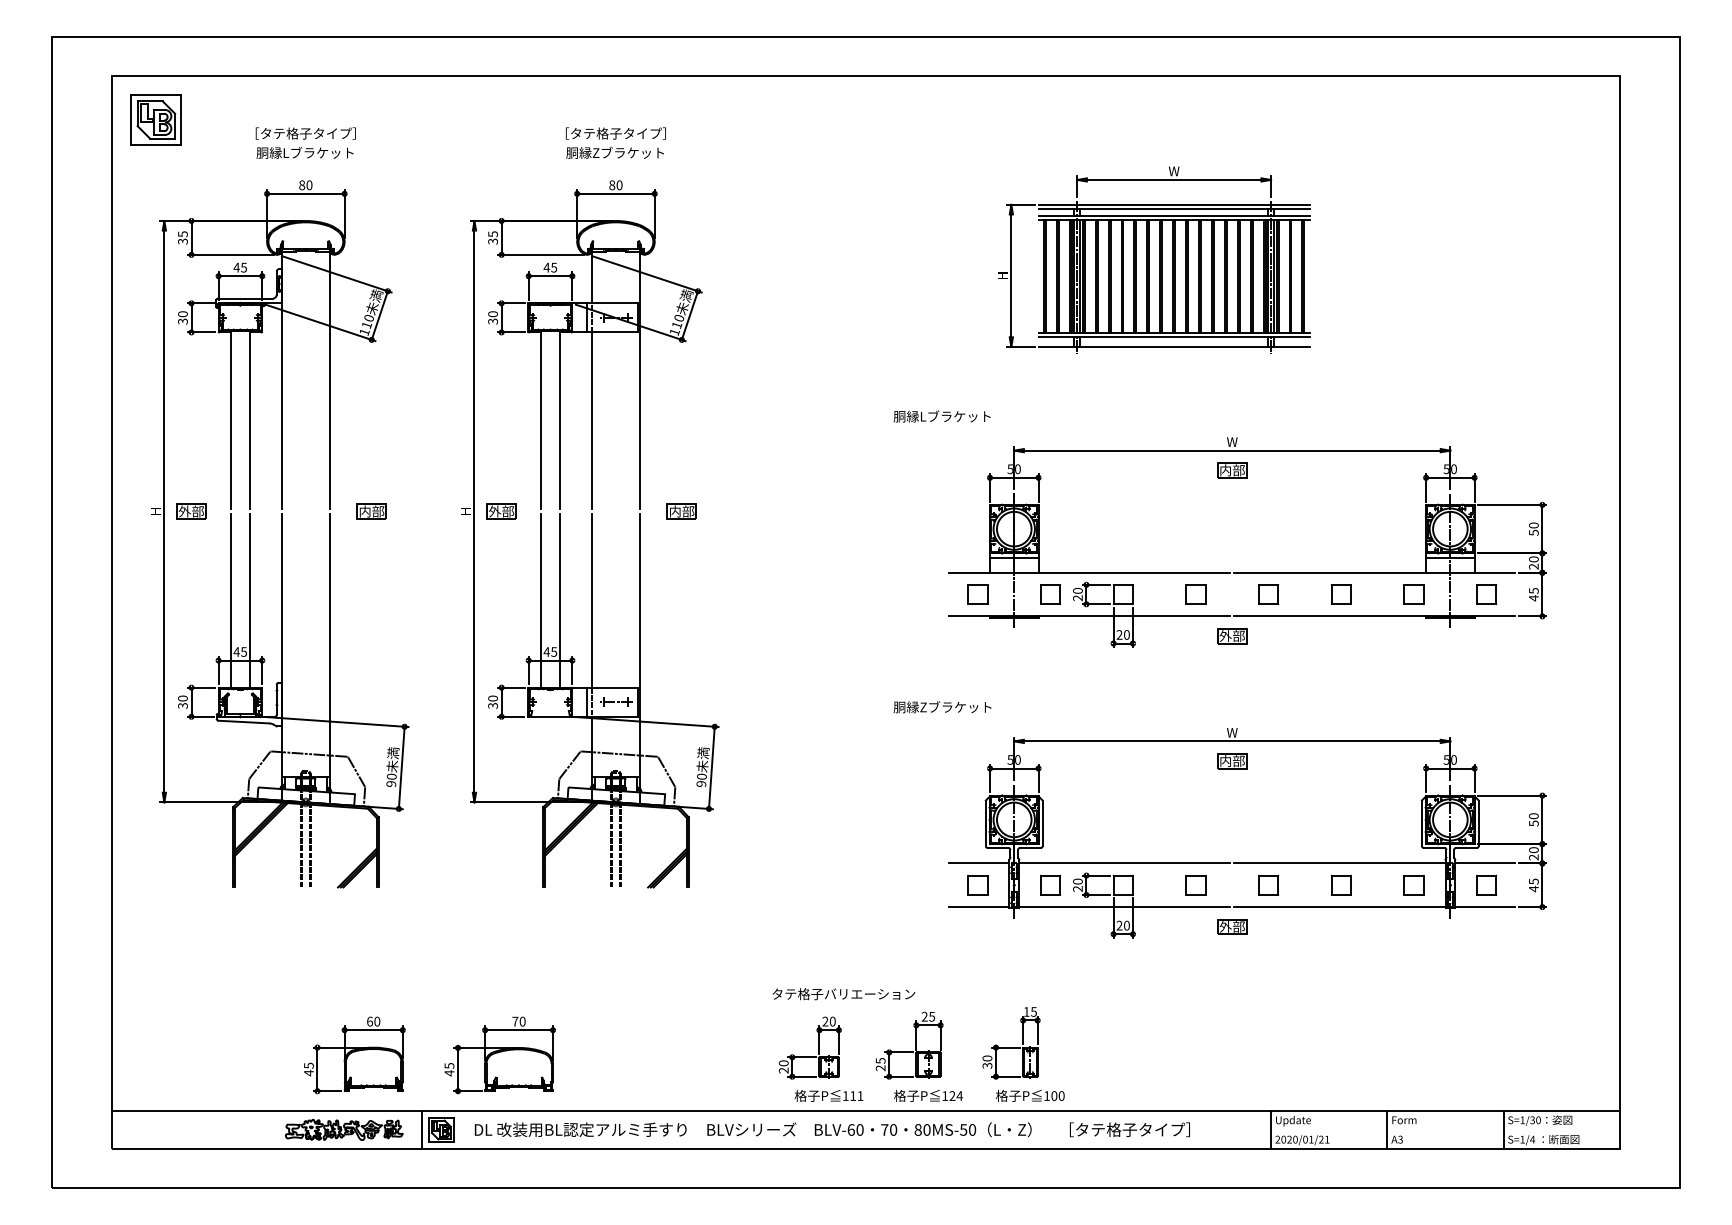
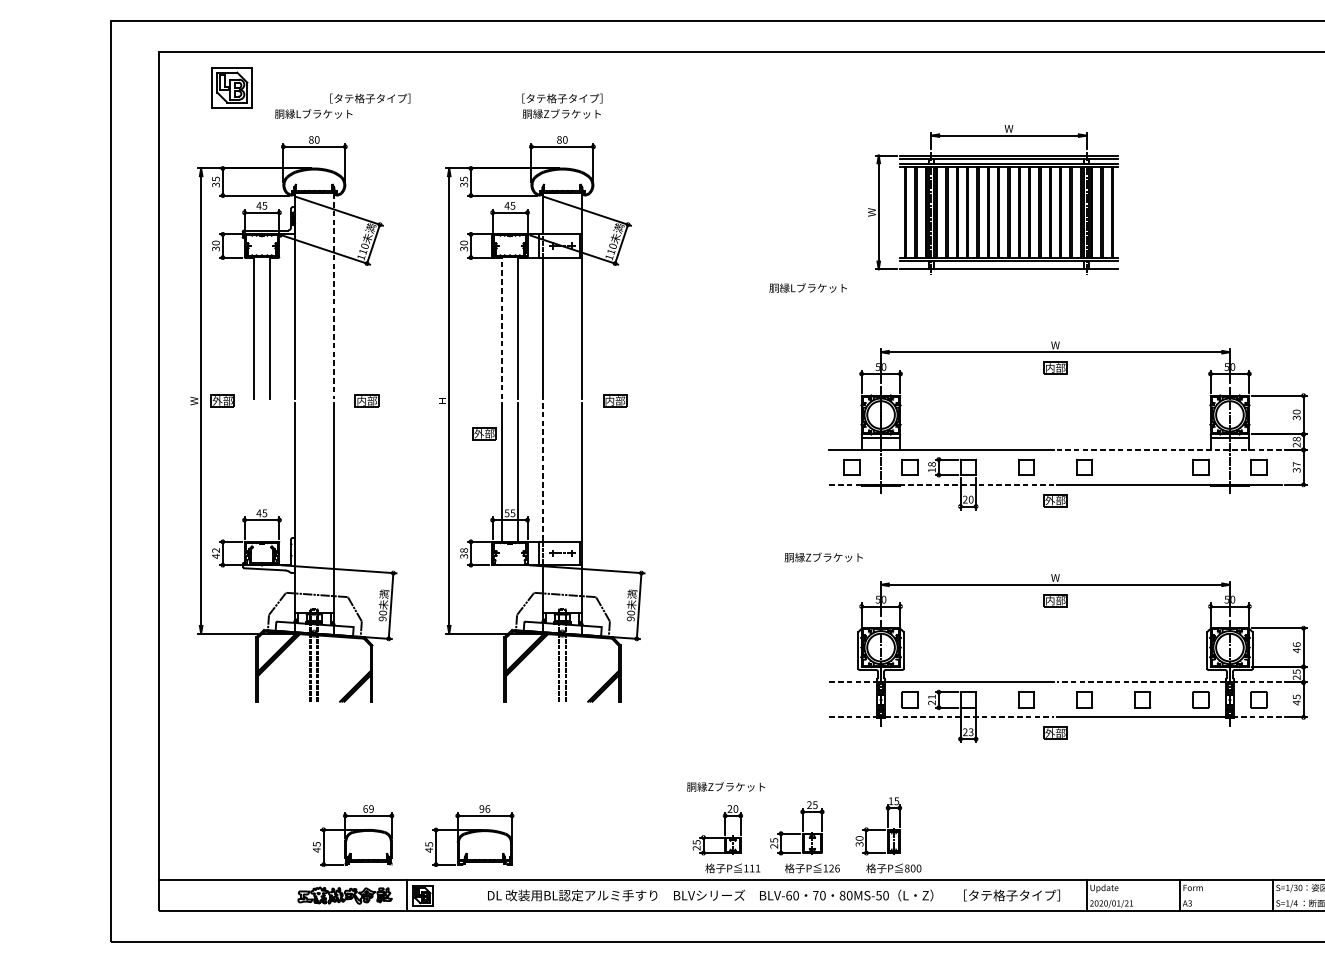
part: (155, 119) -> (231, 87), moved
text: (305, 133) -> (370, 98), moved
text: (1002, 275) -> (871, 212), H -> W
line: (330, 380) -> (334, 296), solid -> dashed
text: (941, 416) -> (807, 288), moved
line: (540, 420) -> (502, 328), solid -> dashed
text: (155, 511) -> (194, 400), H -> W
part: (501, 511) -> (484, 433), moved
text: (1533, 532) -> (1296, 417), 50 -> 30
text: (1533, 559) -> (1296, 439), 20 -> 28
line: (1374, 572) -> (1169, 449), solid -> dashed
text: (1077, 594) -> (931, 467), 20 -> 18
part: (1340, 594) -> (1142, 467), removed
text: (1533, 594) -> (1296, 467), 45 -> 37
line: (230, 600) -> (254, 472), removed
line: (250, 600) -> (270, 472), removed
line: (591, 600) -> (542, 472), solid -> dashed
line: (1089, 616) -> (941, 484), solid -> dashed
text: (546, 651) -> (506, 512), 45 -> 55
text: (493, 698) -> (464, 550), 30 -> 38
text: (182, 702) -> (215, 553), 30 -> 42
text: (1533, 819) -> (1296, 647), 50 -> 46
text: (1533, 850) -> (1296, 672), 20 -> 25
line: (979, 863) -> (853, 682), solid -> dashed
line: (1339, 863) -> (1141, 682), solid -> dashed
line: (1484, 863) -> (1257, 682), solid -> dashed
text: (1077, 881) -> (931, 696), 20 -> 21
part: (977, 884) -> (851, 699), removed
line: (979, 907) -> (853, 717), solid -> dashed
line: (1124, 907) -> (969, 717), solid -> dashed
line: (1484, 907) -> (1257, 717), solid -> dashed
text: (1126, 925) -> (970, 732), 20 -> 23
text: (843, 994) -> (744, 787), タテ格子バリエーション -> 胴縁Zブラケット
text: (377, 1021) -> (371, 808), 60 -> 69
text: (518, 1021) -> (484, 808), 70 -> 96
text: (783, 1063) -> (696, 842), 20 -> 25
text: (959, 1095) -> (837, 868), 124 -> 126
text: (1047, 1095) -> (907, 868), 100 -> 800
text: (831, 1129) -> (773, 895), moved

